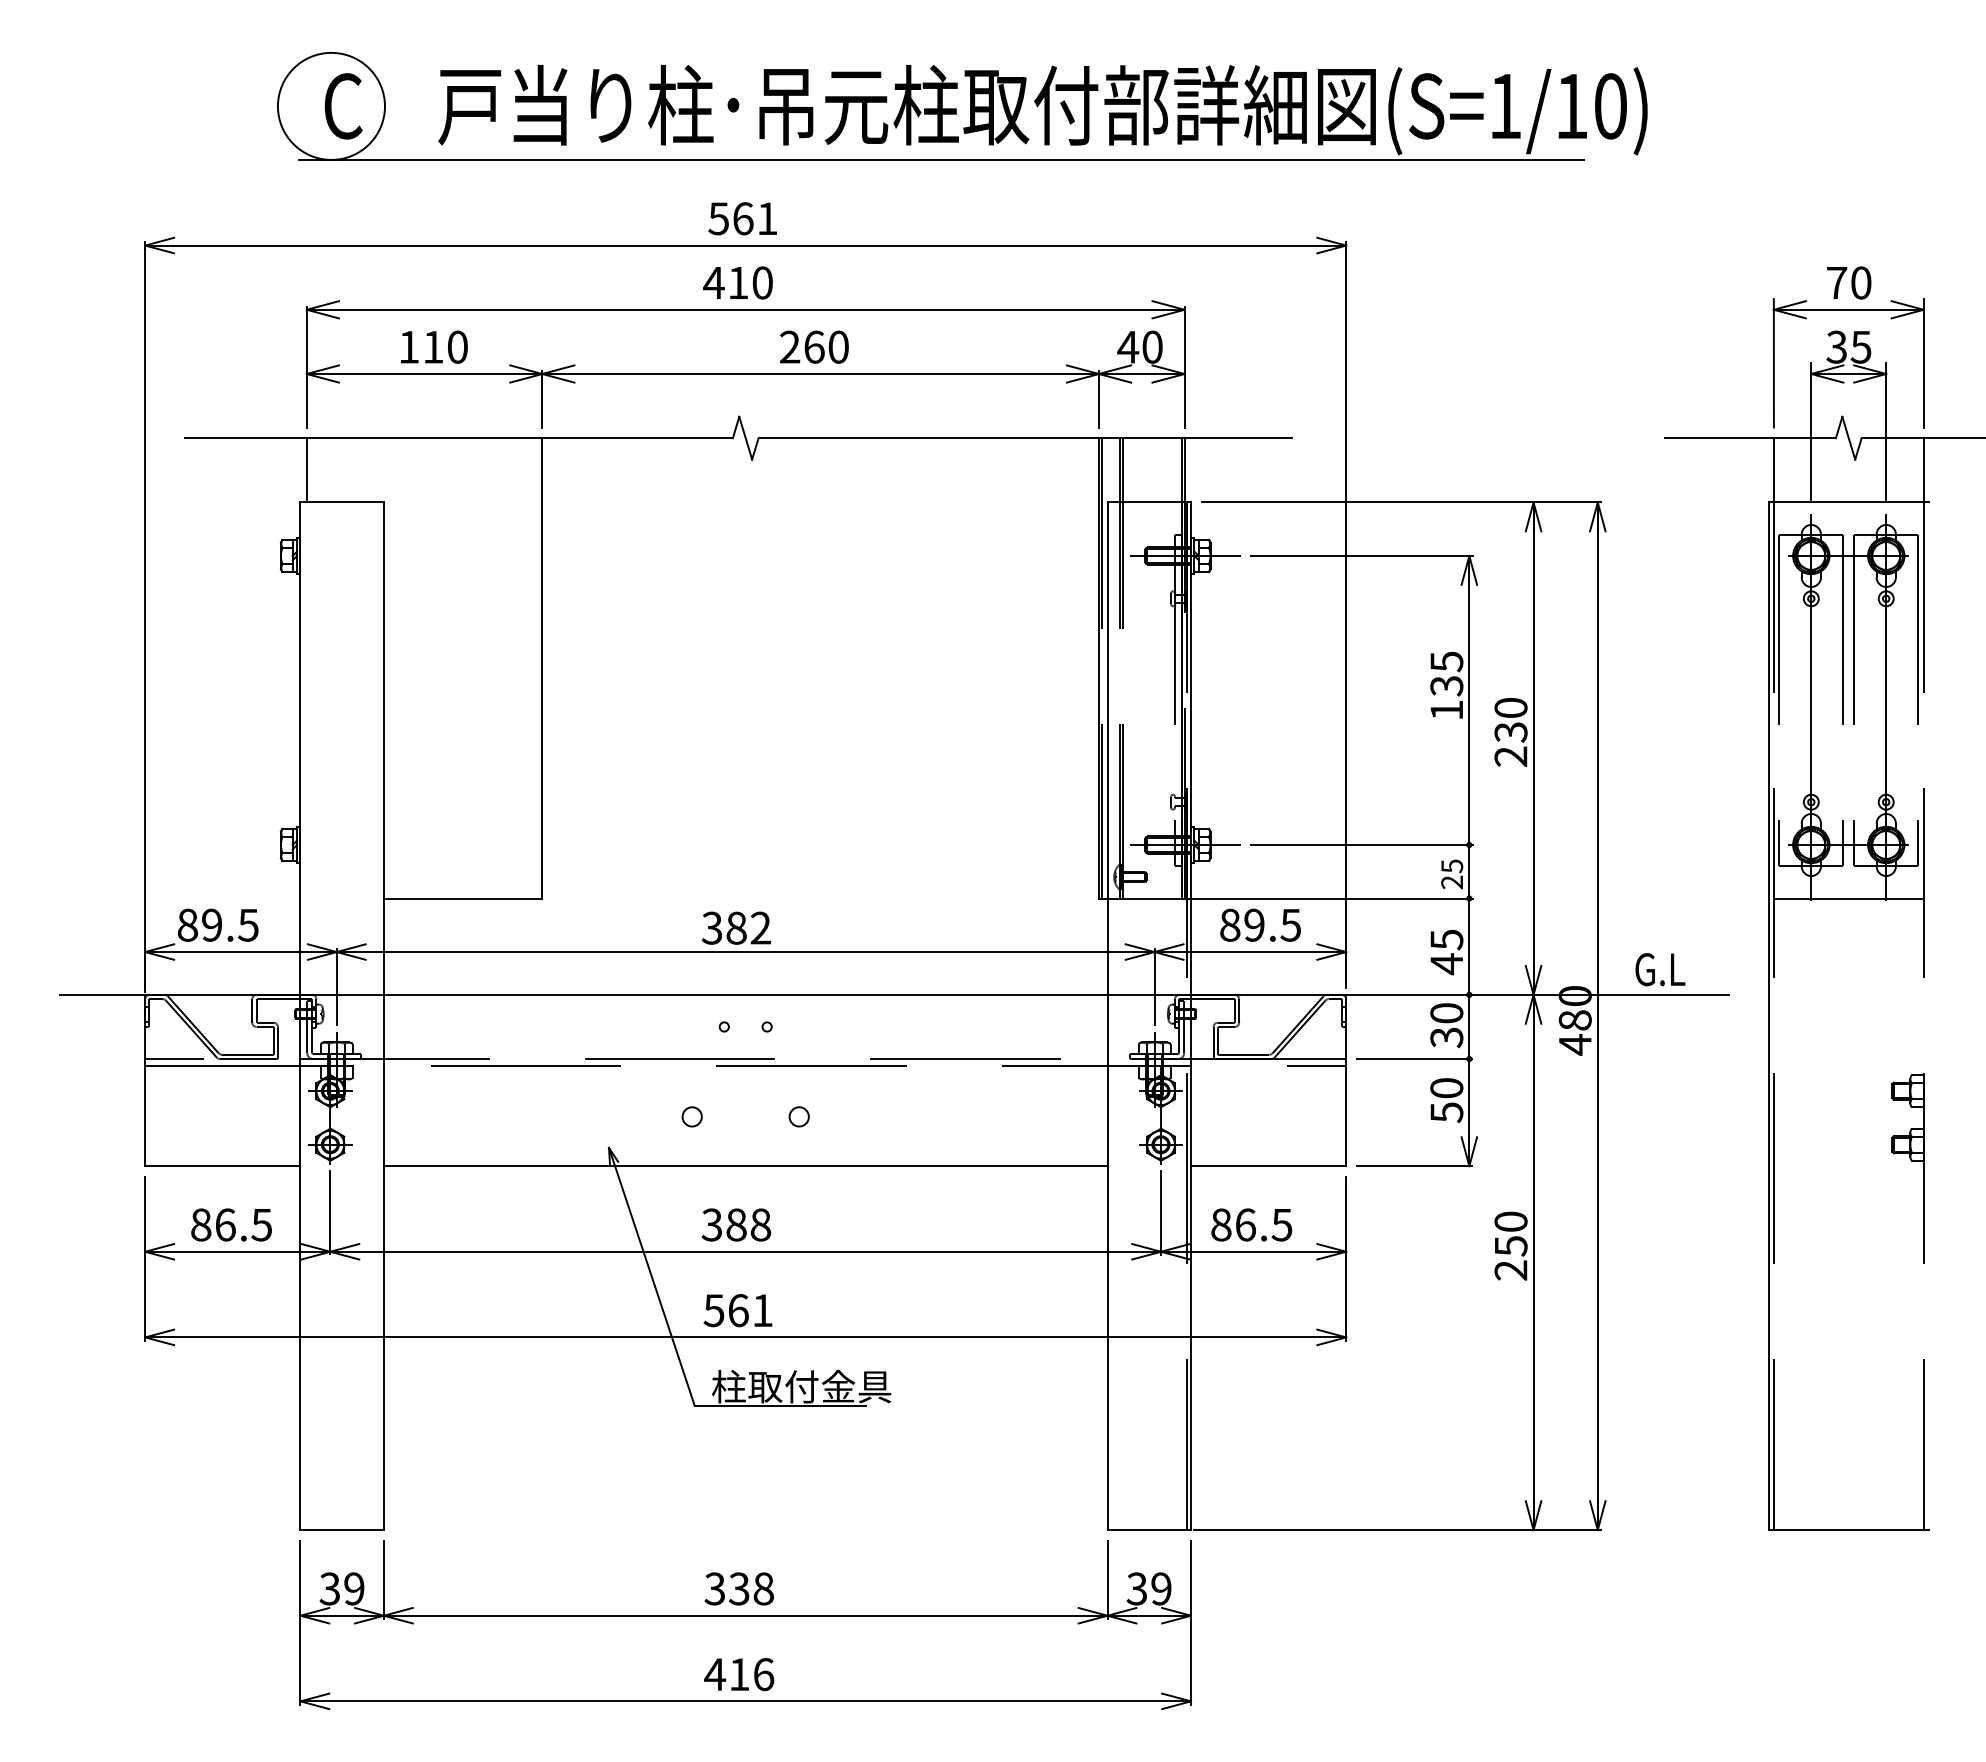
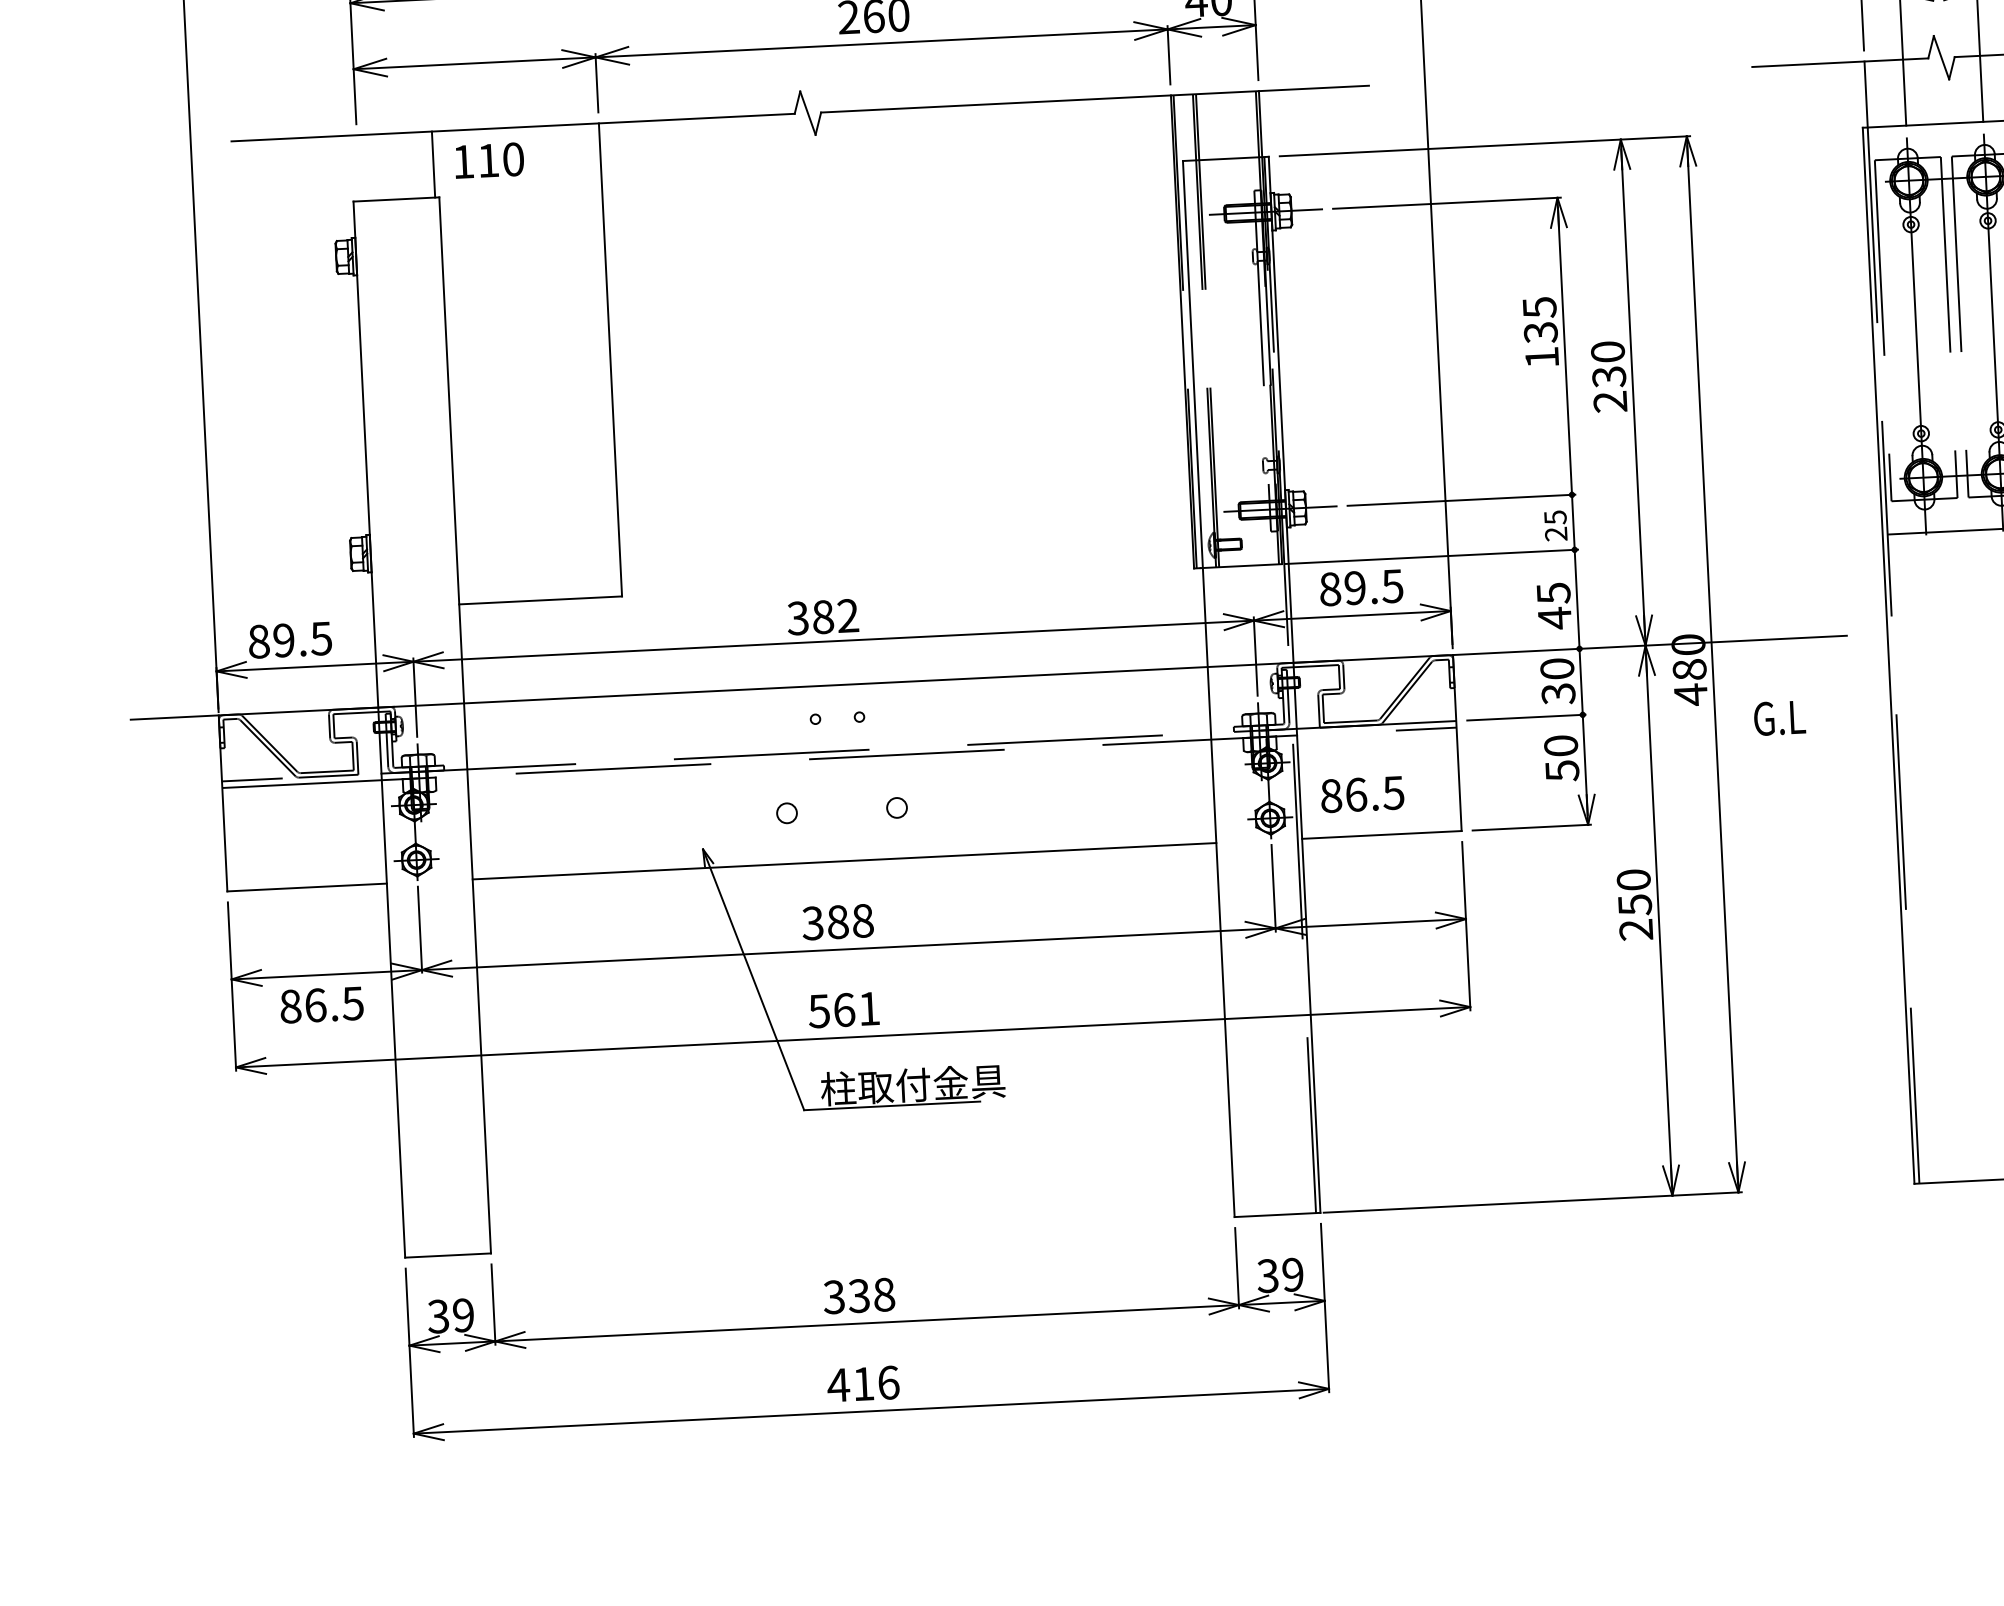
text: (434, 346) -> (489, 159), moved
line: (306, 470) -> (433, 164), moved
text: (1660, 969) -> (1779, 717), moved
text: (231, 1224) -> (321, 1004), moved
text: (1251, 1224) -> (1362, 794), moved

